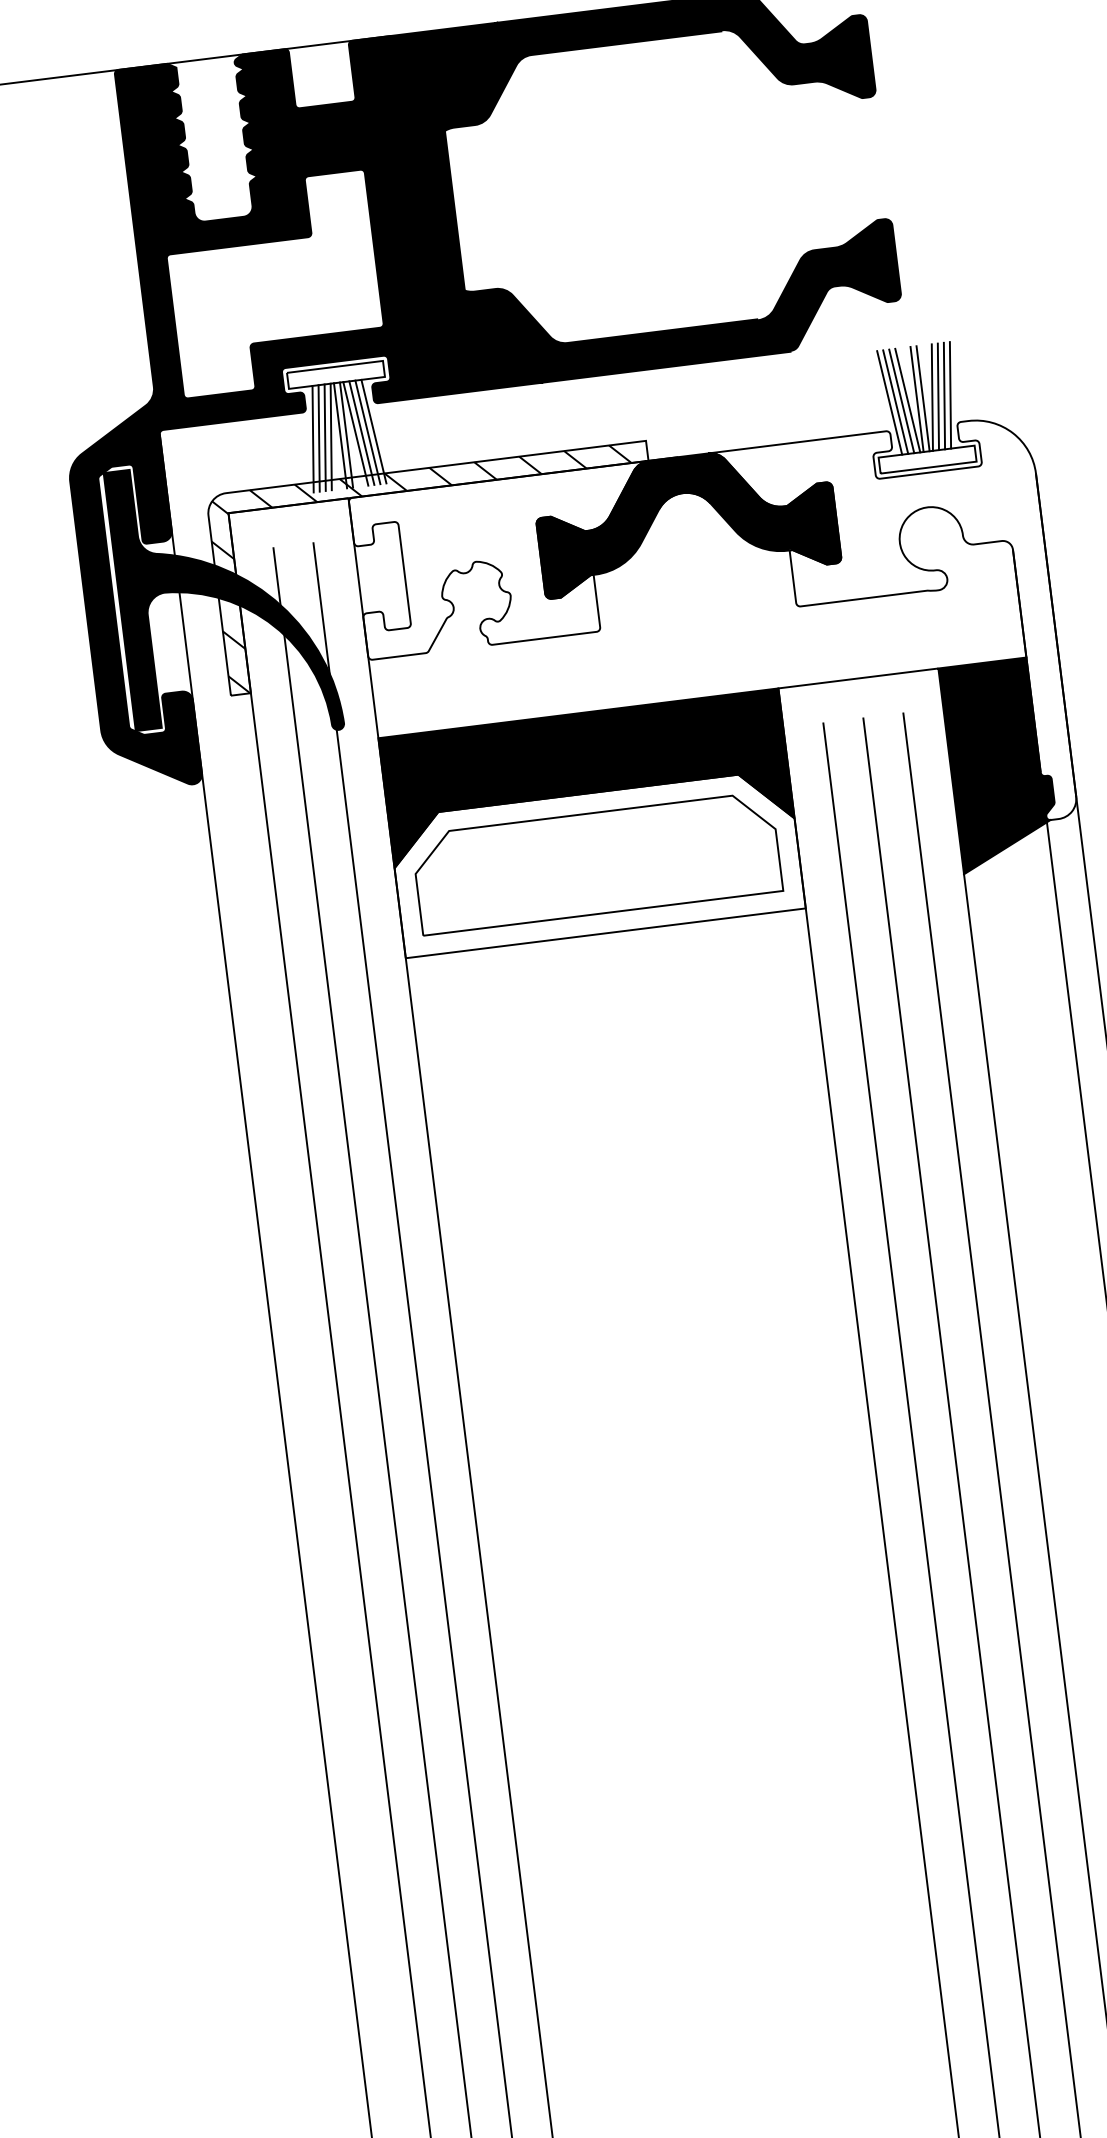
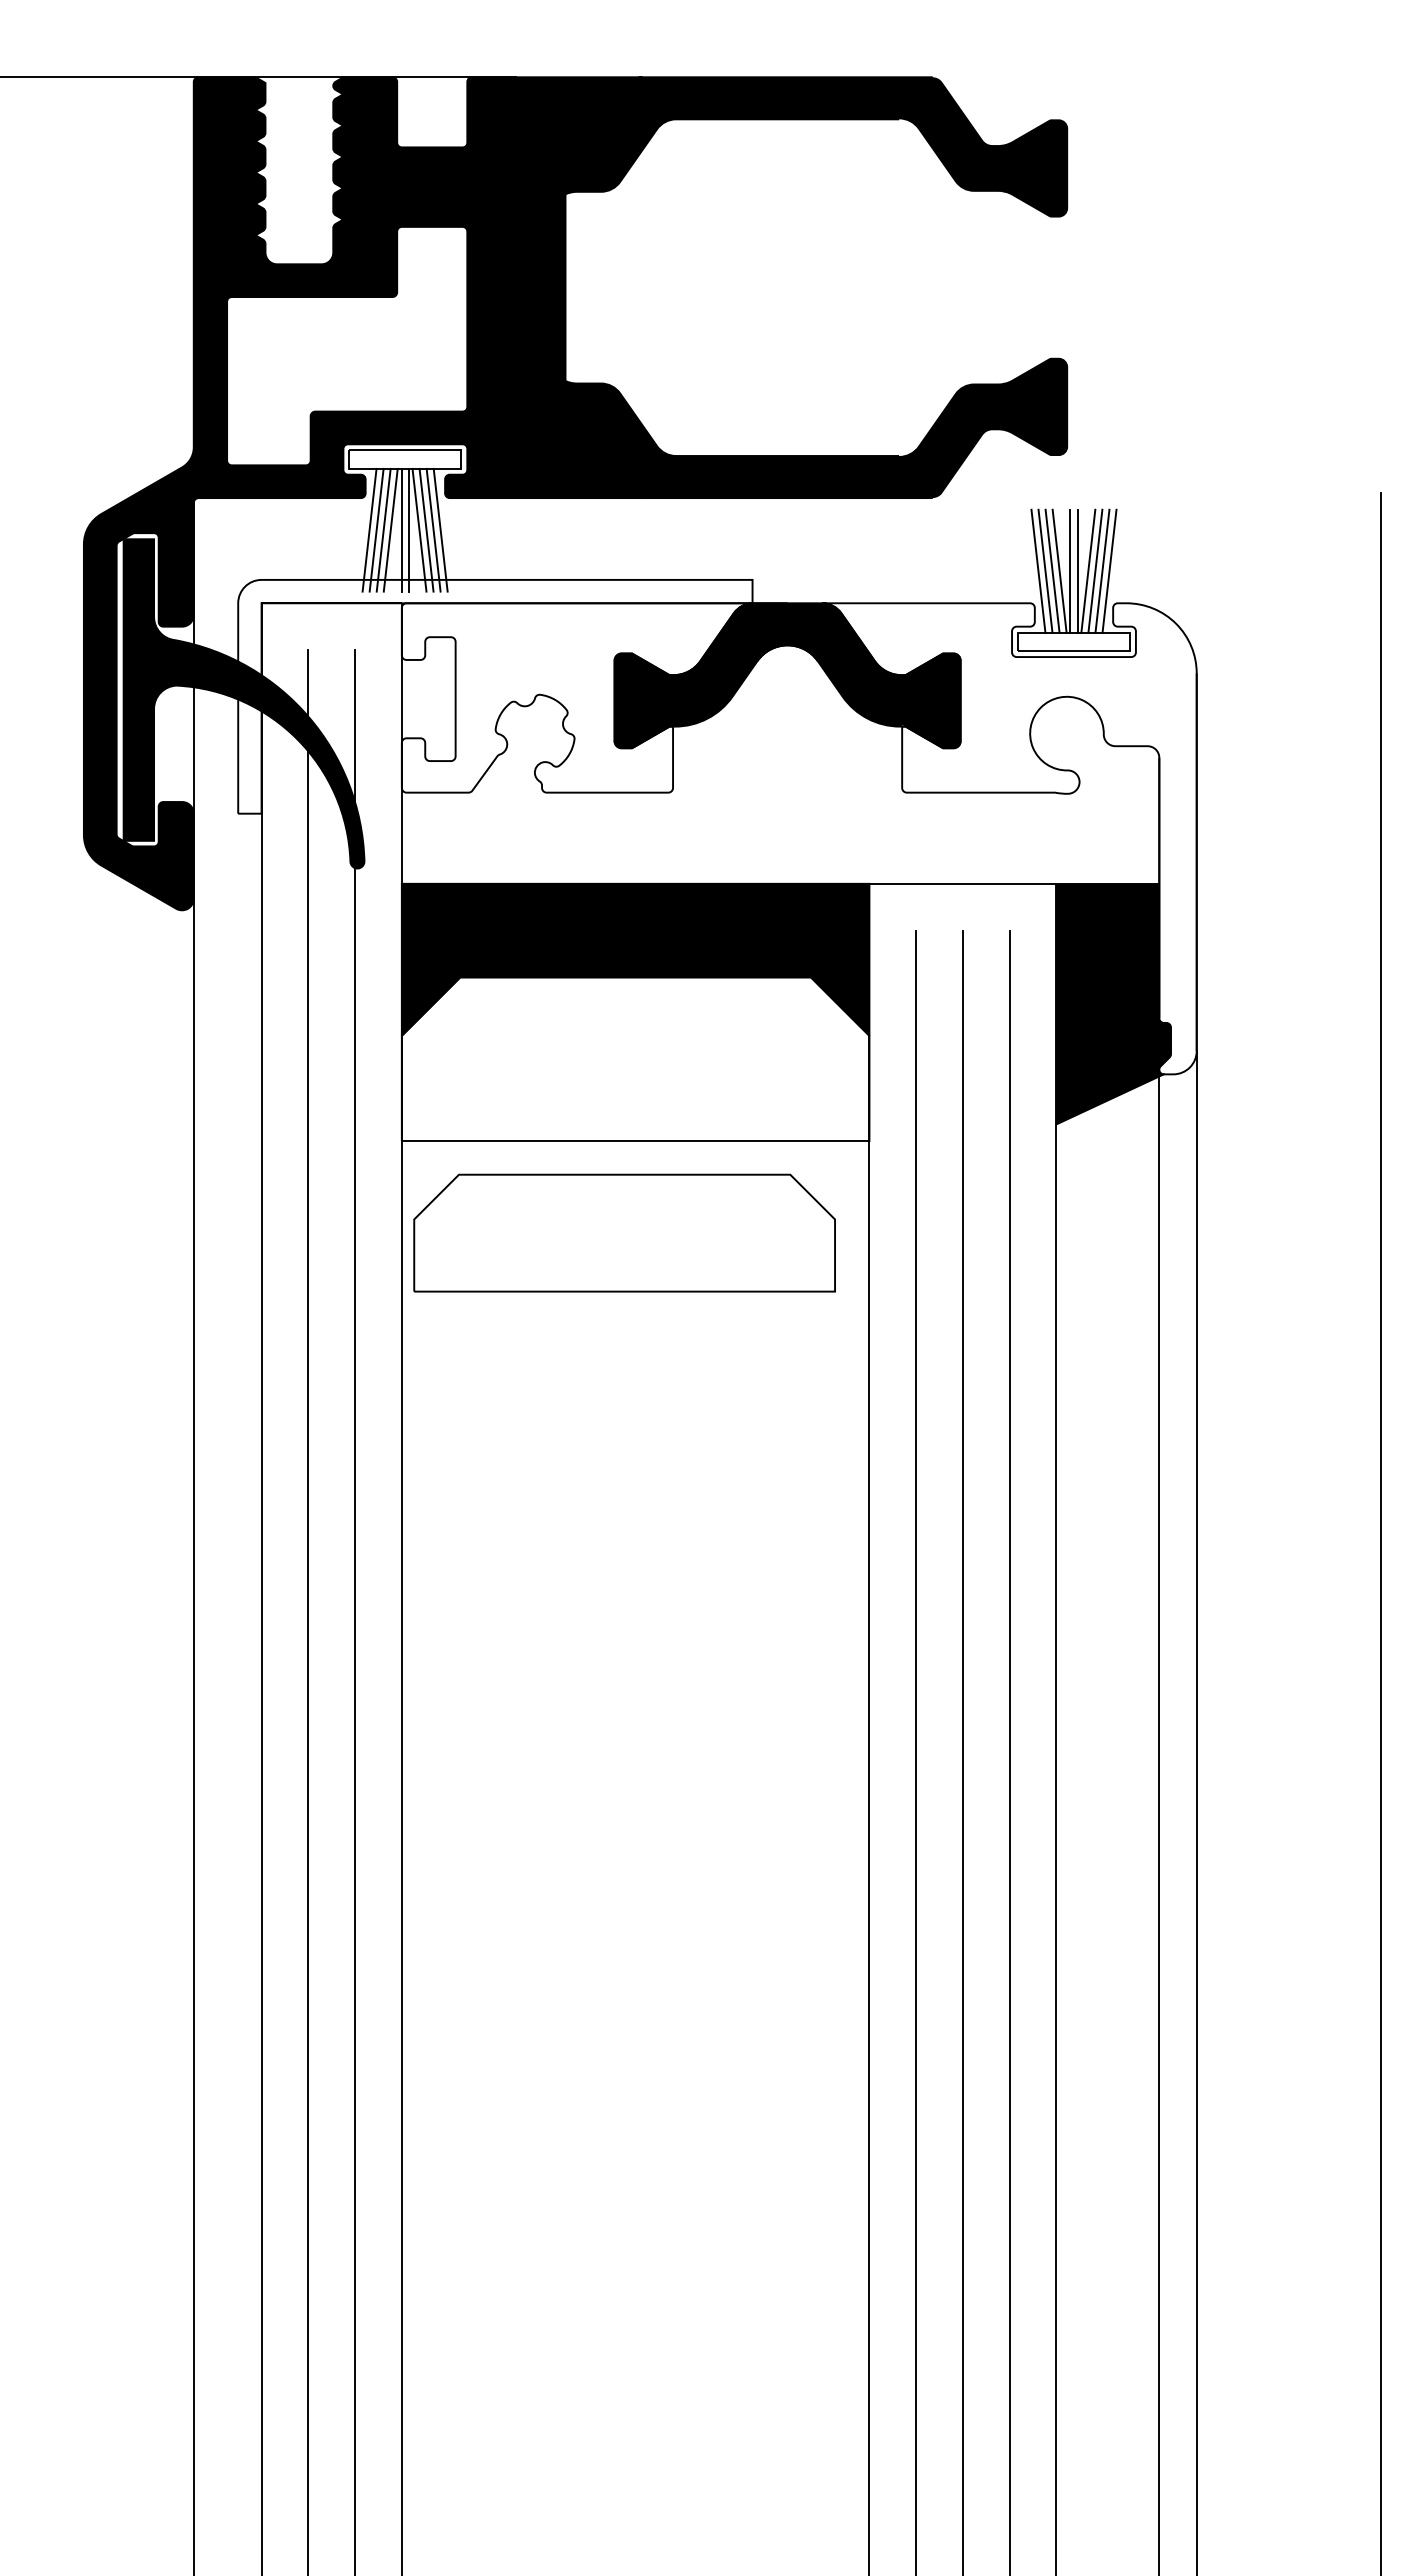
hatch: (429, 569) -> (485, 696), removed
part: (596, 862) -> (624, 1232), moved

